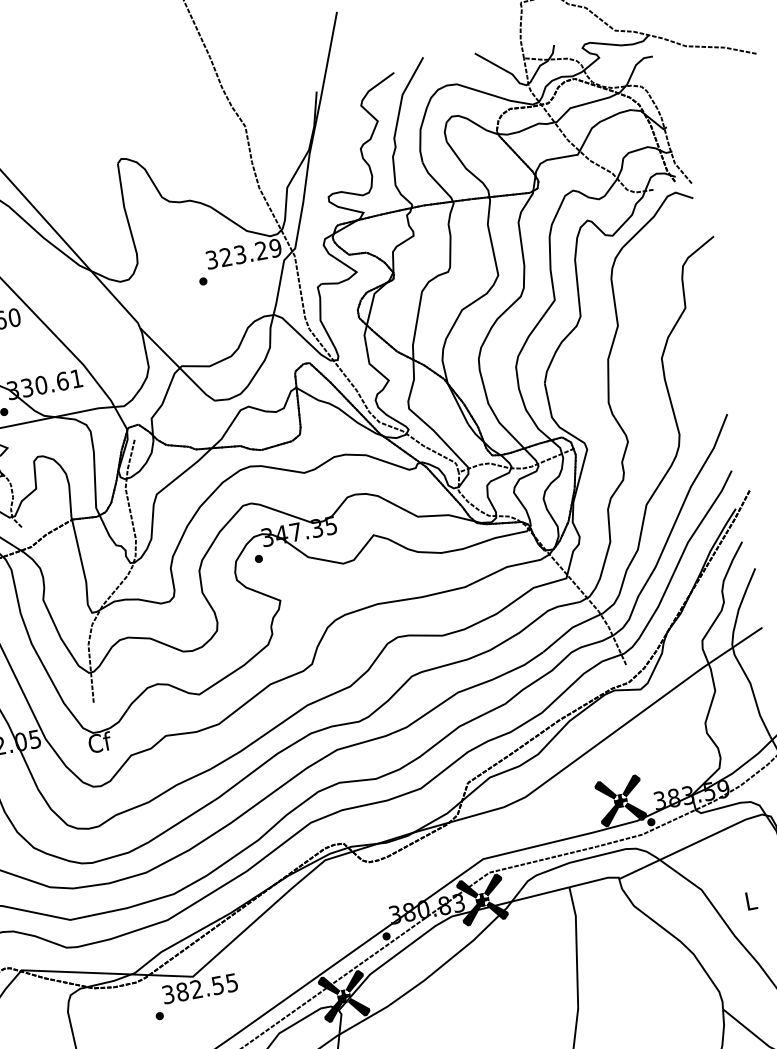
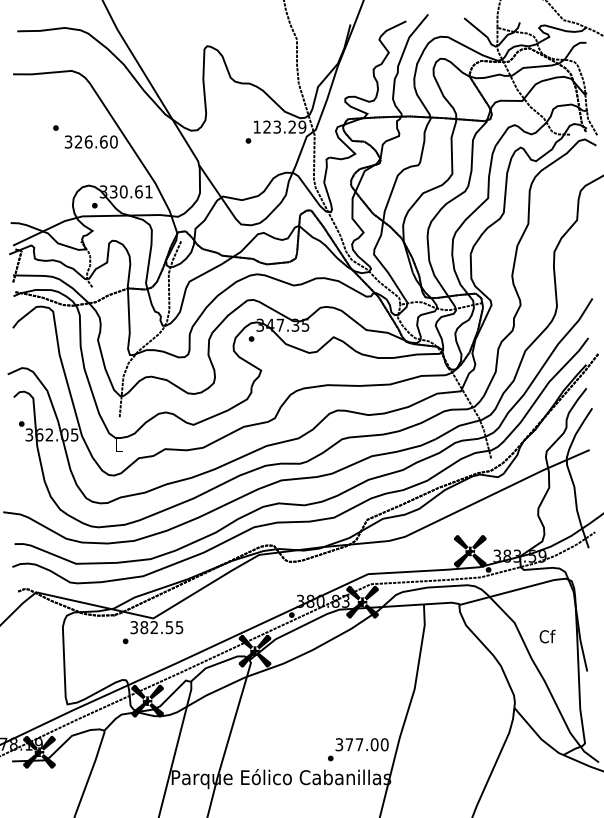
text: (210, 259) -> (256, 126), 323.29 -> 123.29
text: (100, 742) -> (119, 445), Cf -> L
text: (751, 900) -> (547, 636), L -> Cf

